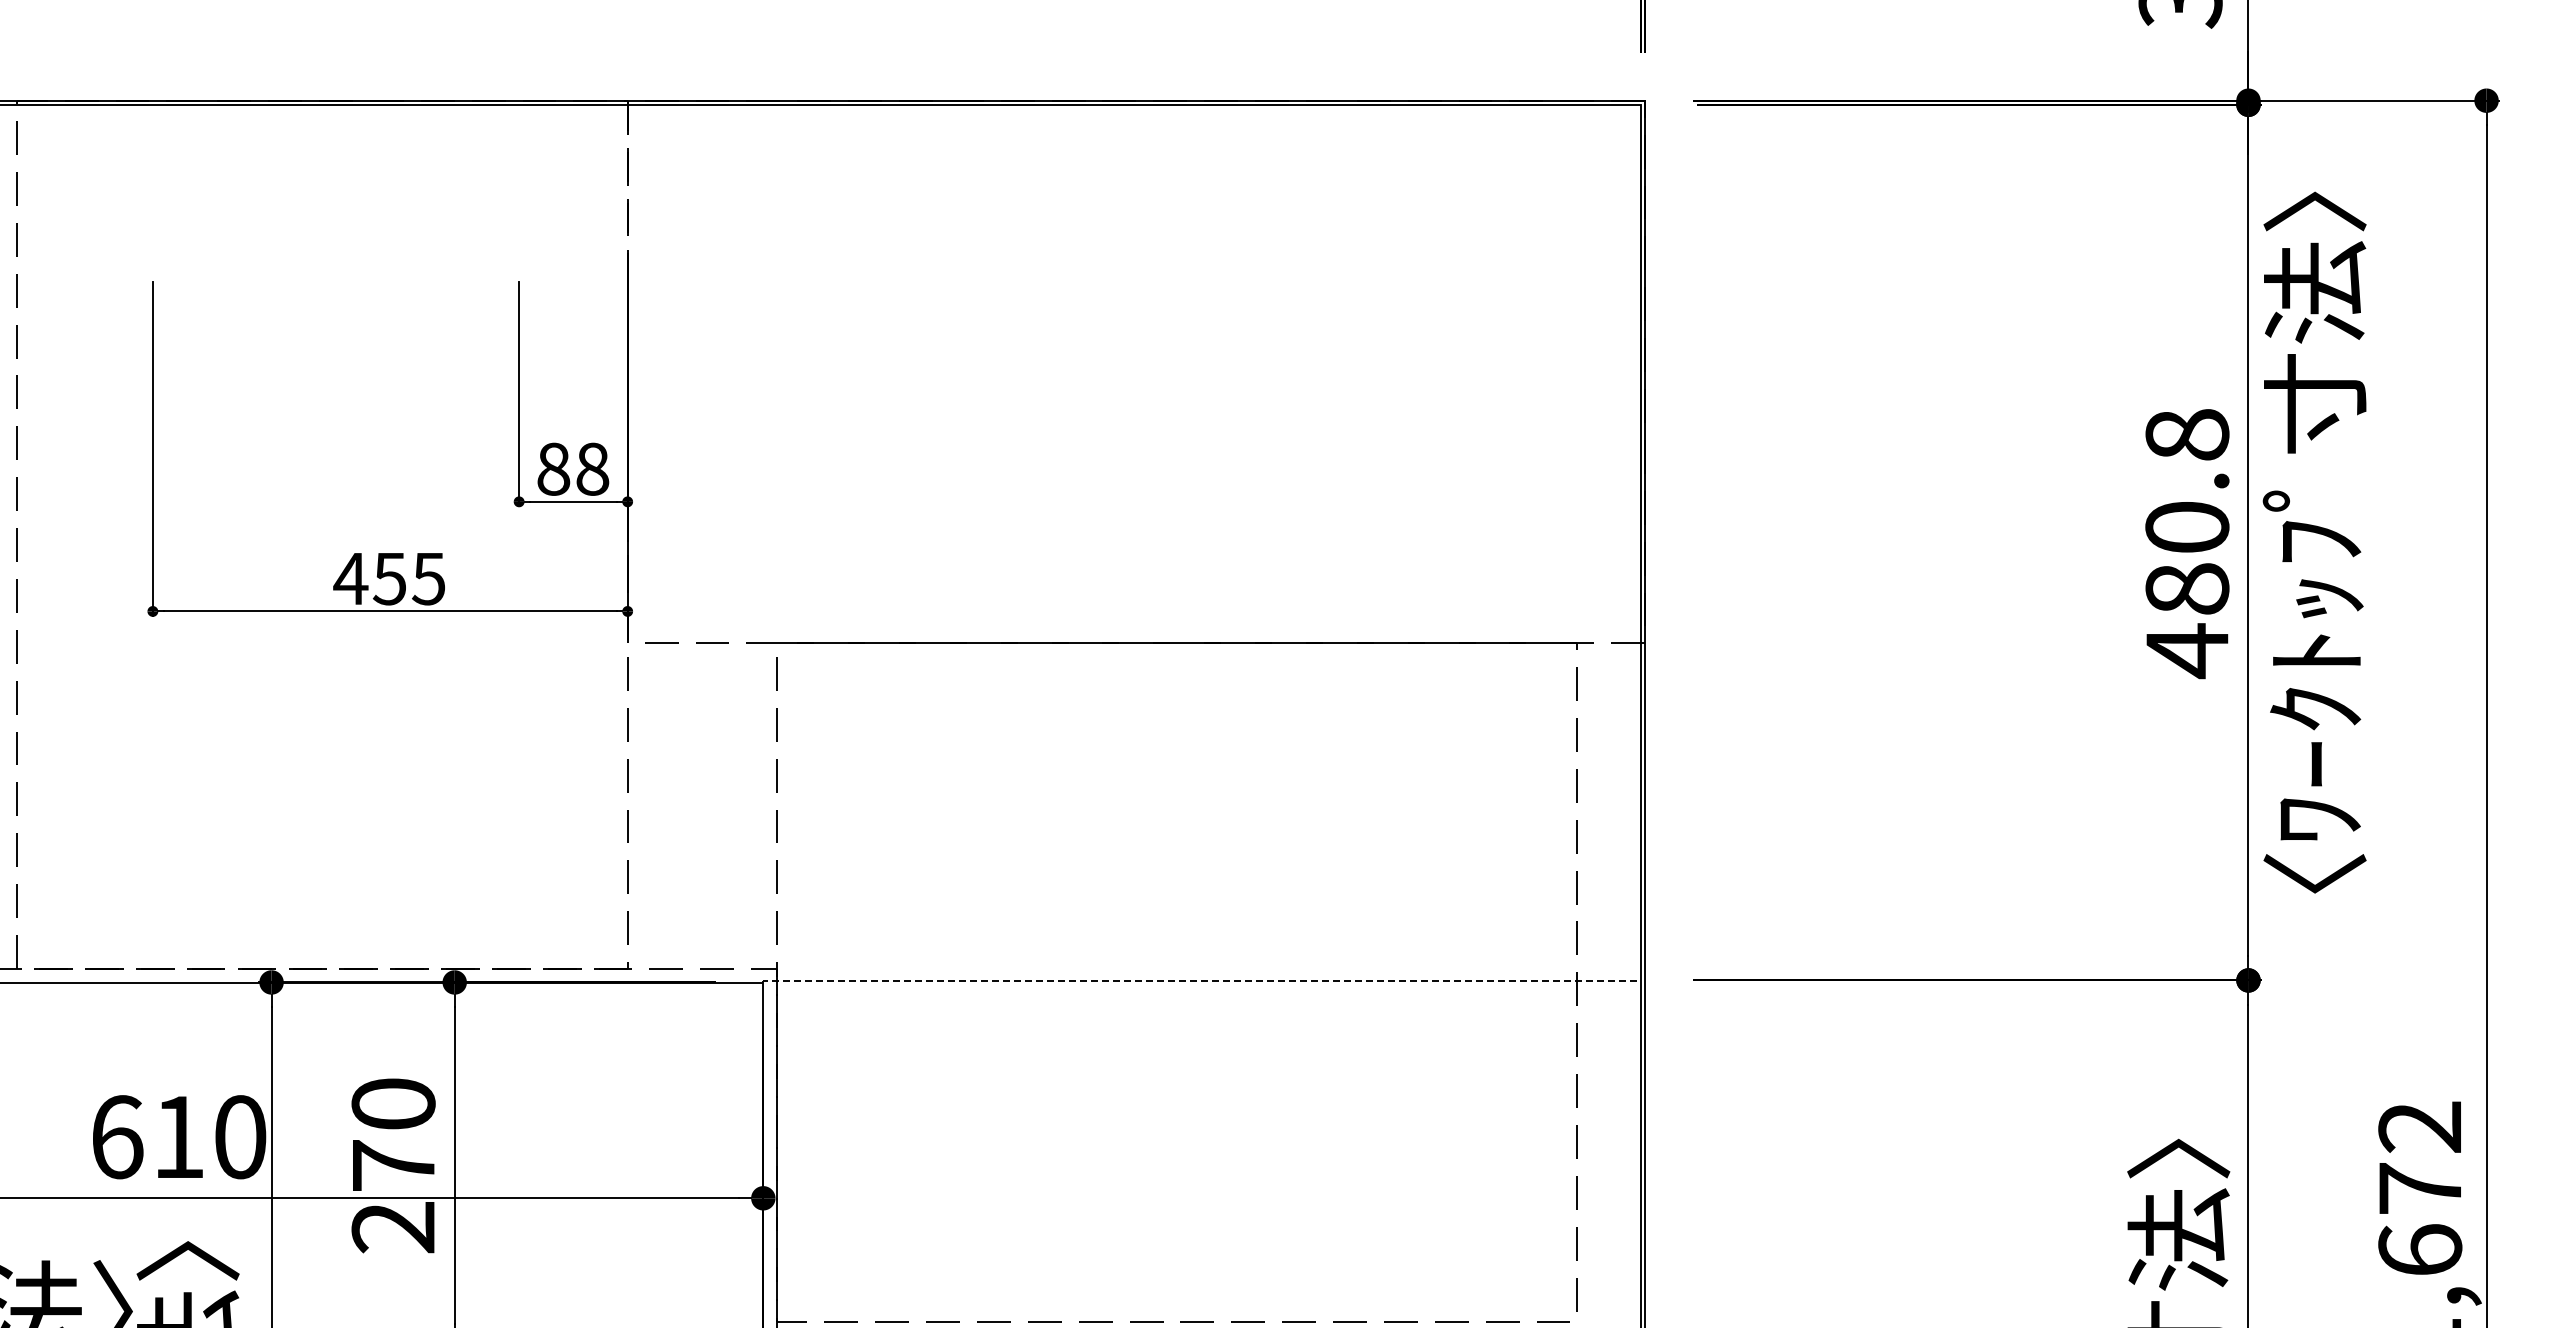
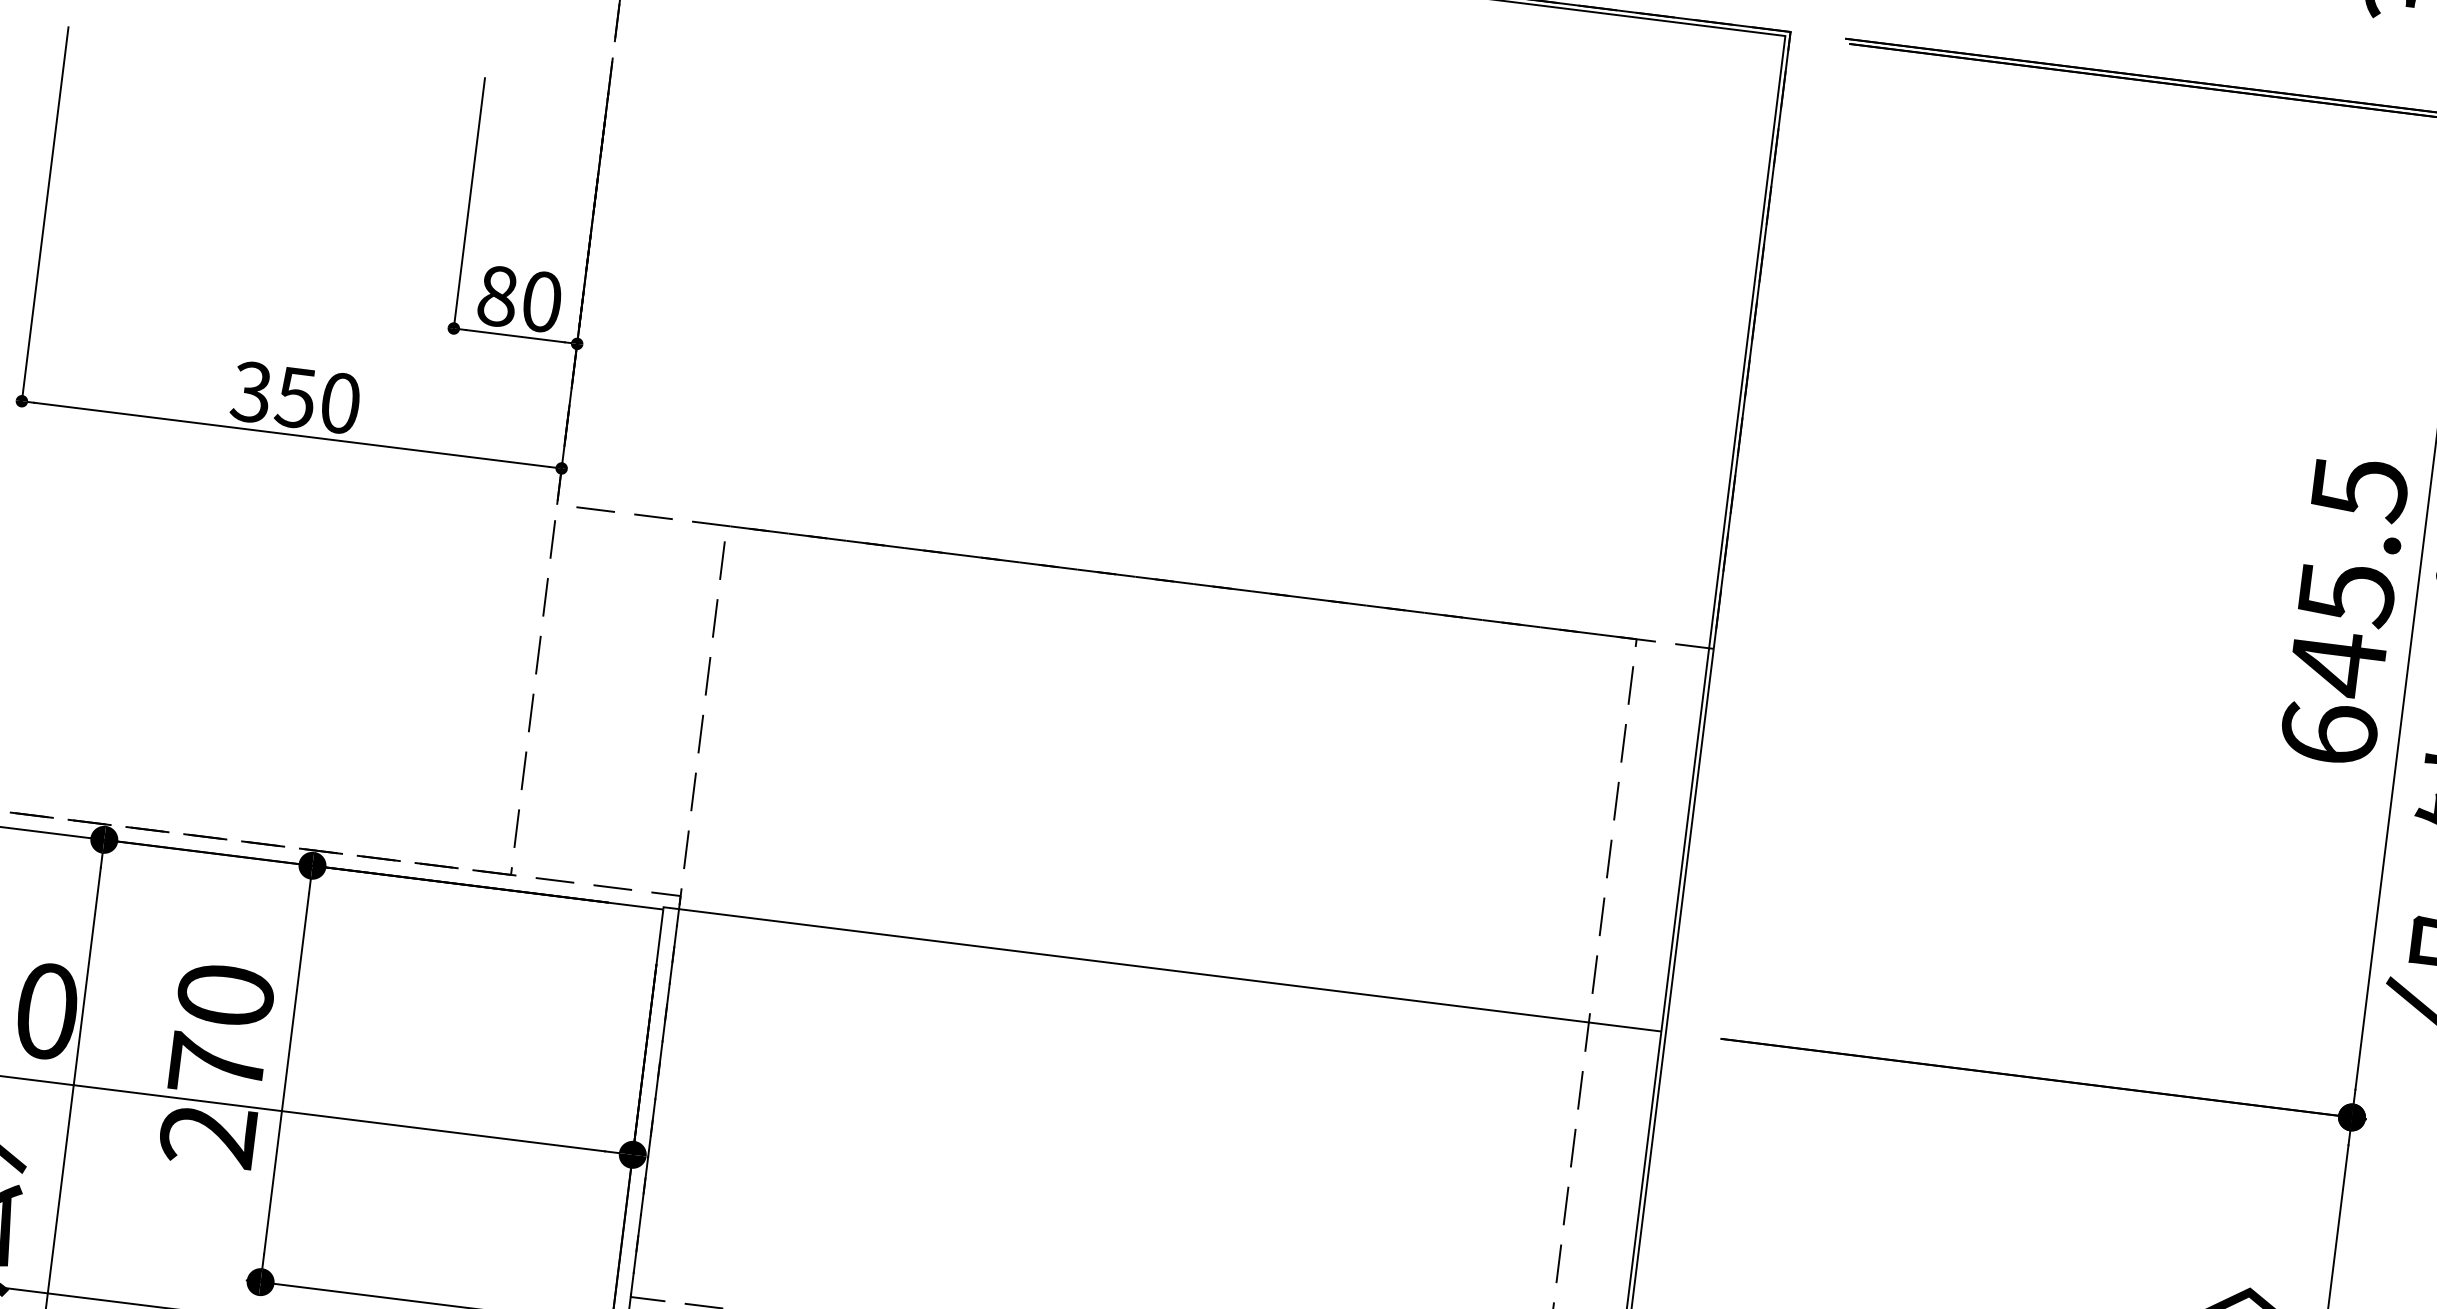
text: (592, 468) -> (541, 300), 88 -> 80
text: (2187, 544) -> (2344, 613), 480.8 -> 645.5
text: (389, 578) -> (295, 397), 455 -> 350
line: (1200, 980) -> (1160, 969), dashed -> solid

